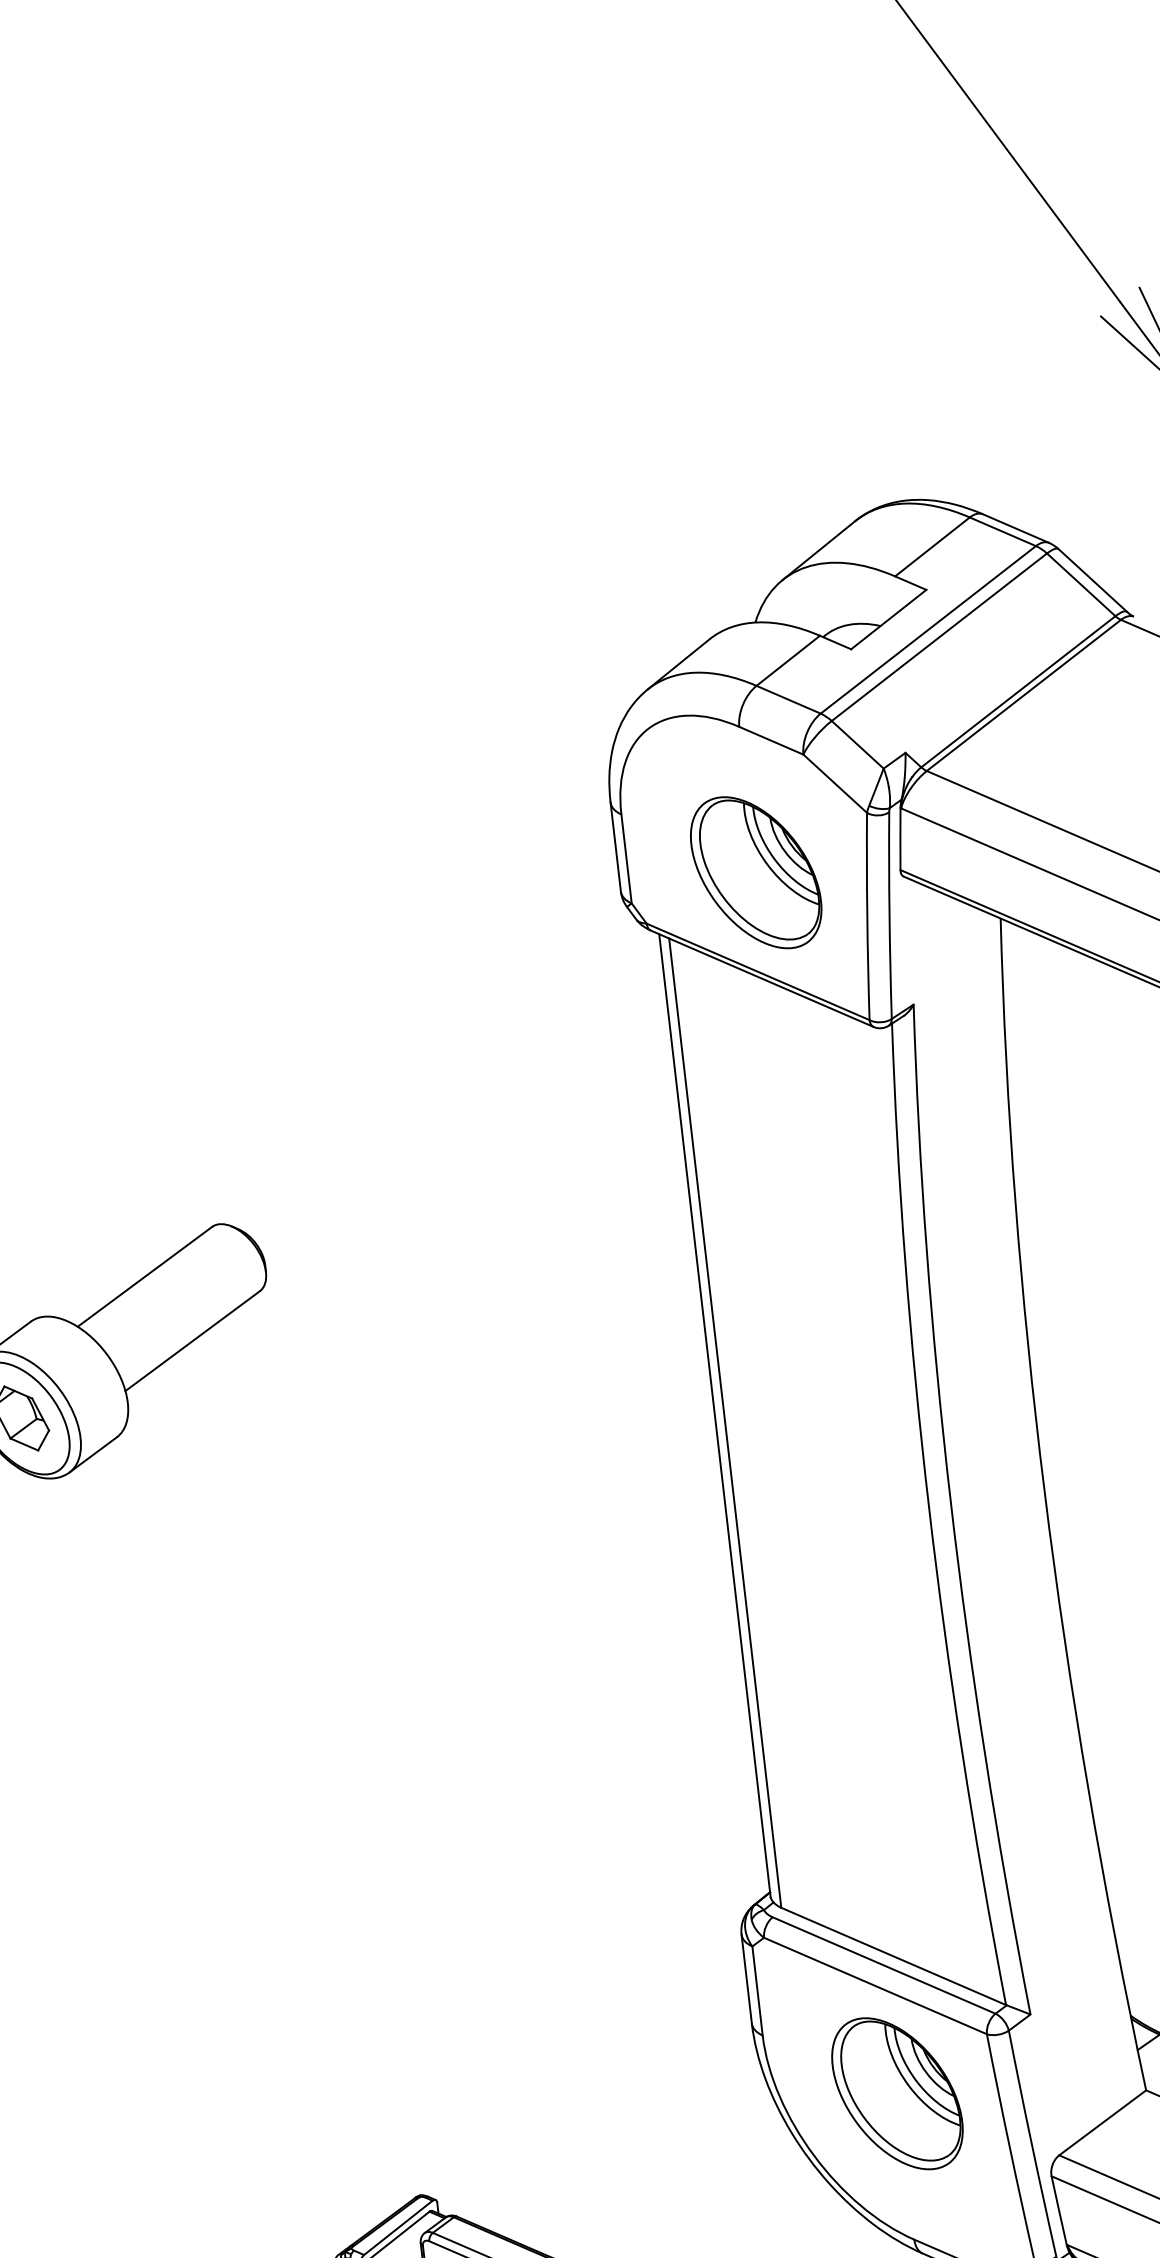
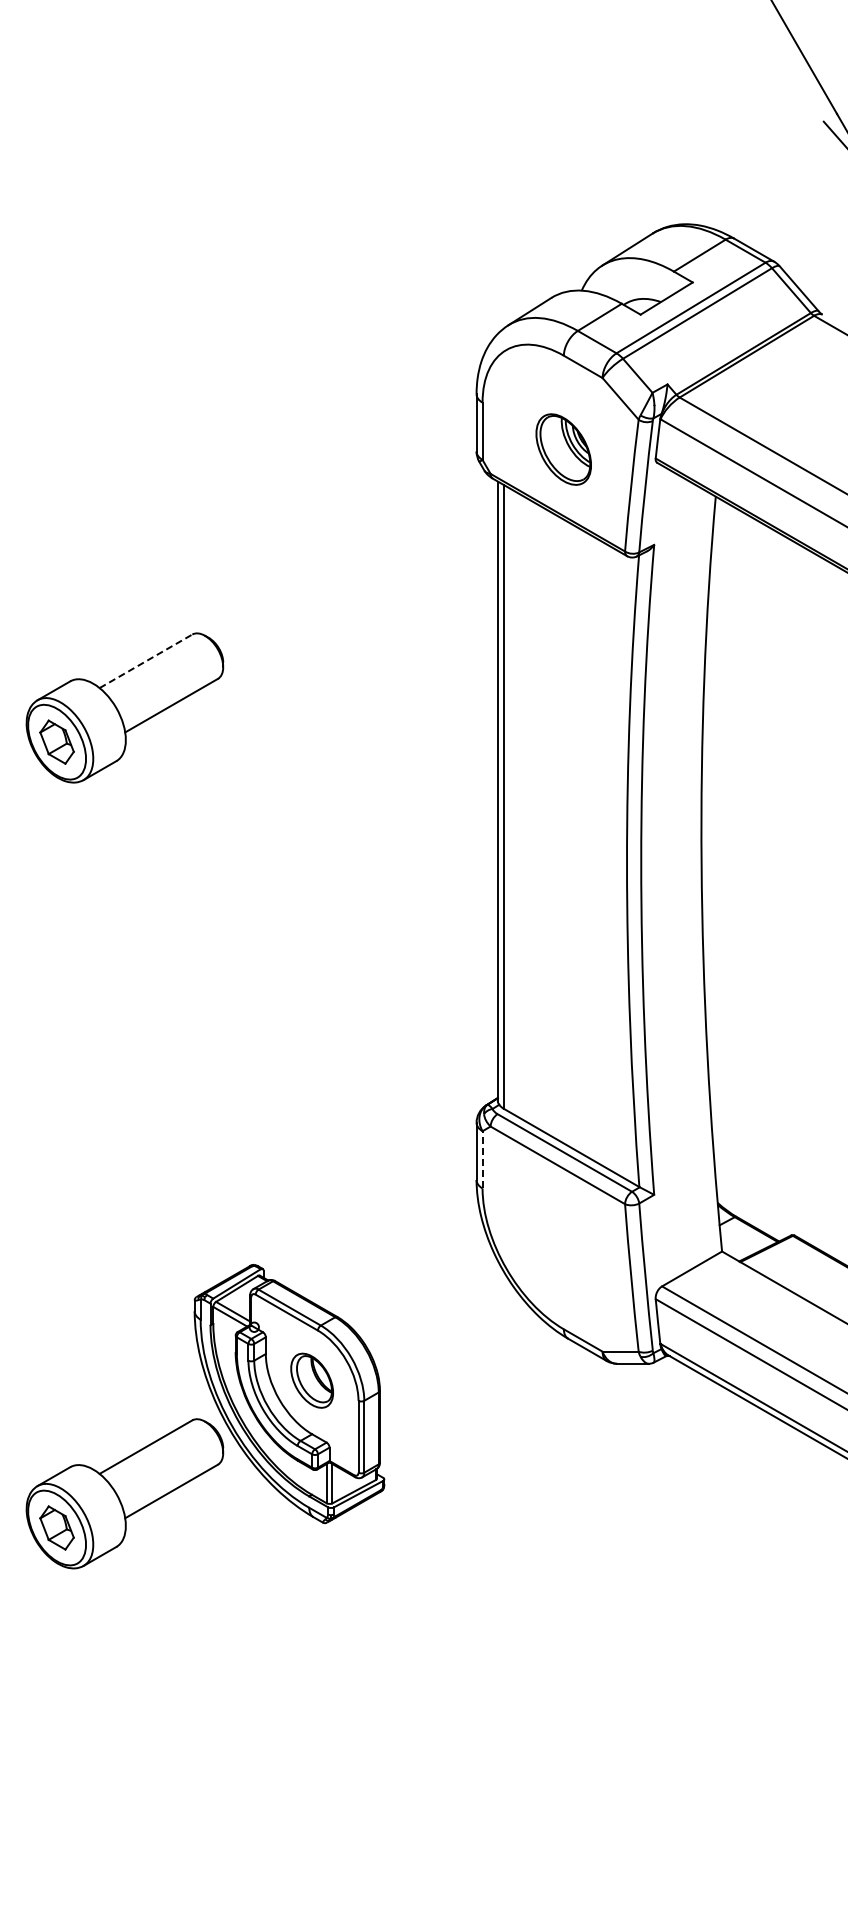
part: (755, 872) -> (563, 449), size x0.7
line: (145, 1277) -> (146, 661), solid -> dashed
line: (757, 1990) -> (482, 1159), solid -> dashed
part: (896, 2093) -> (563, 1235), removed

